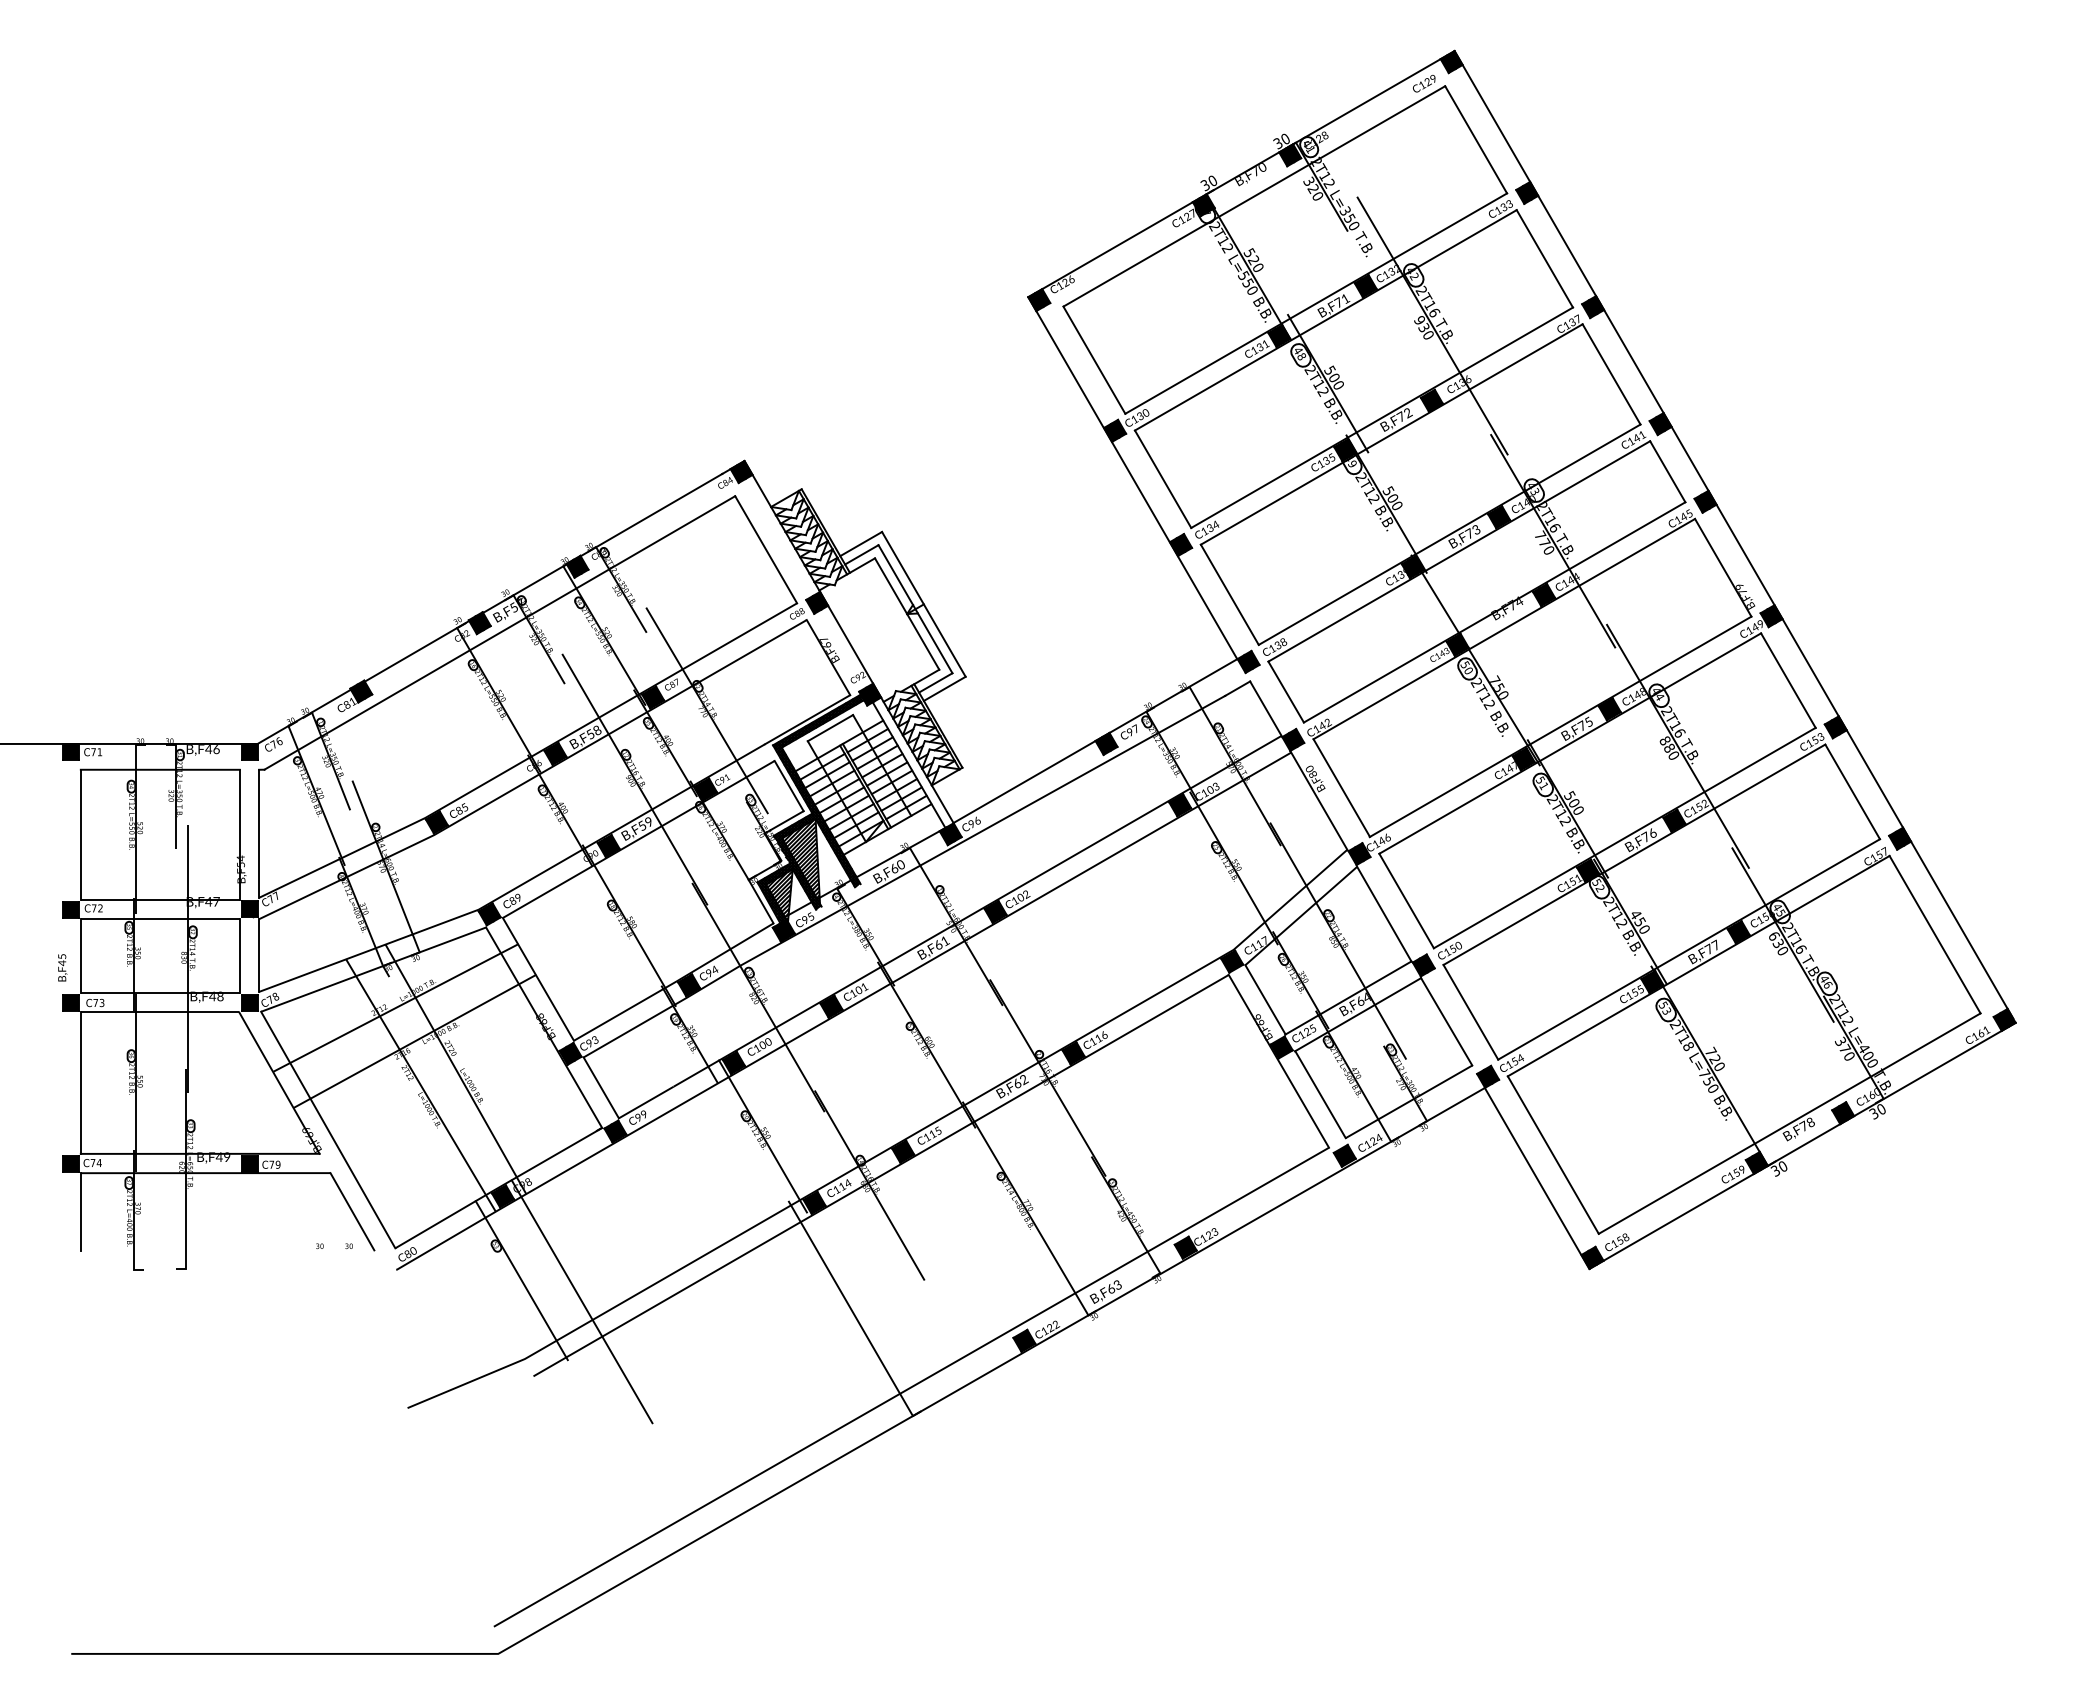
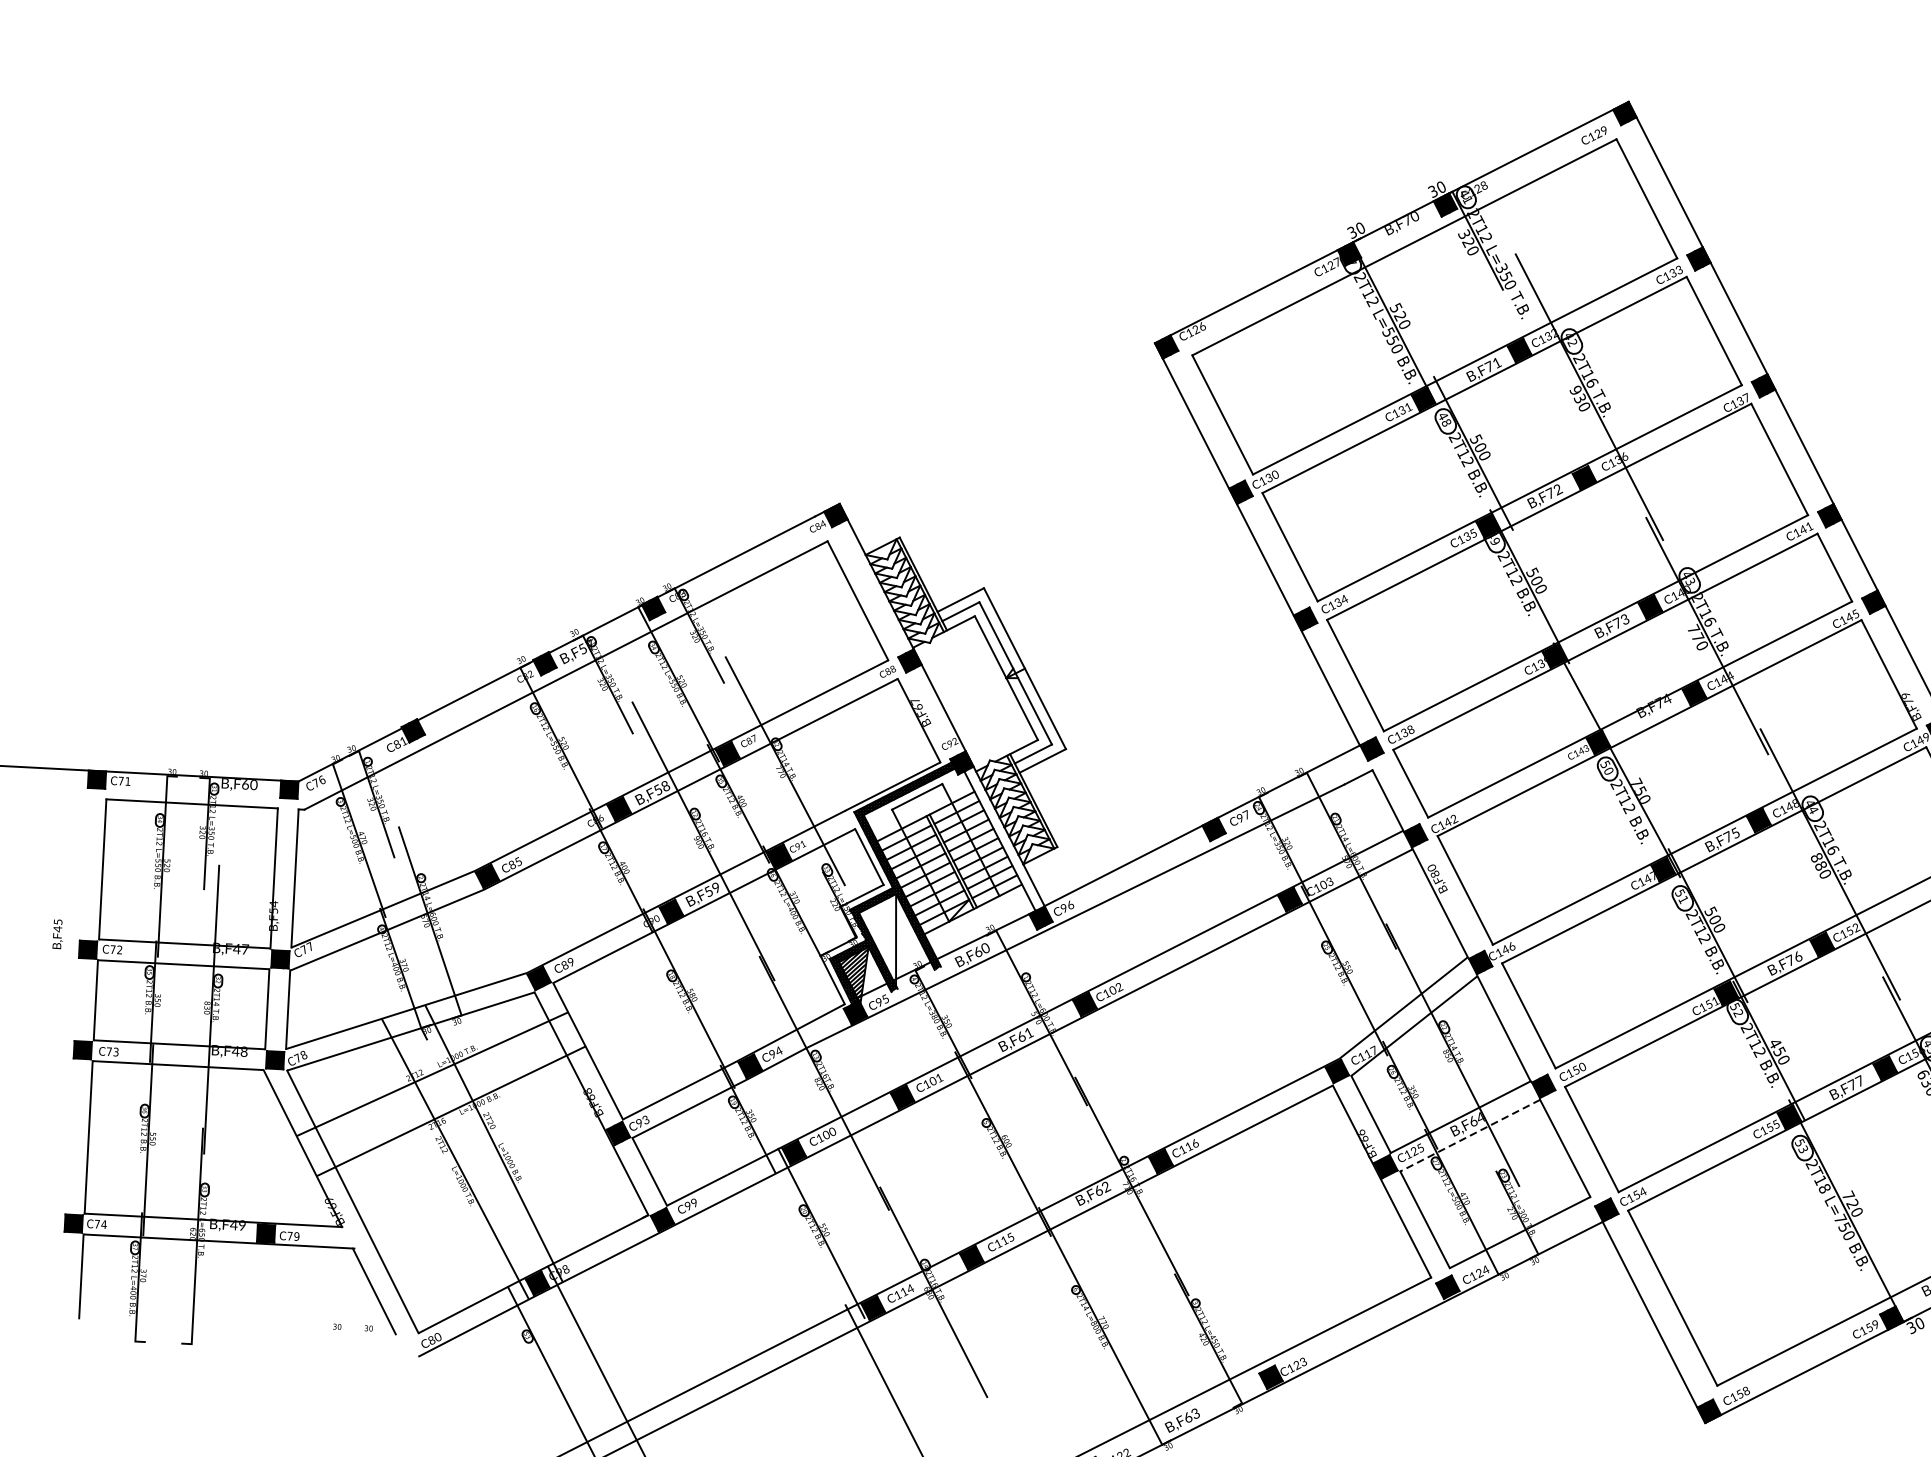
text: (212, 749) -> (249, 784), B,F46 -> B,F60
hatch: (801, 861) -> (878, 939), removed
text: (62, 967) -> (57, 933), moved
line: (1358, 1014) -> (1470, 1135), solid -> dashed

